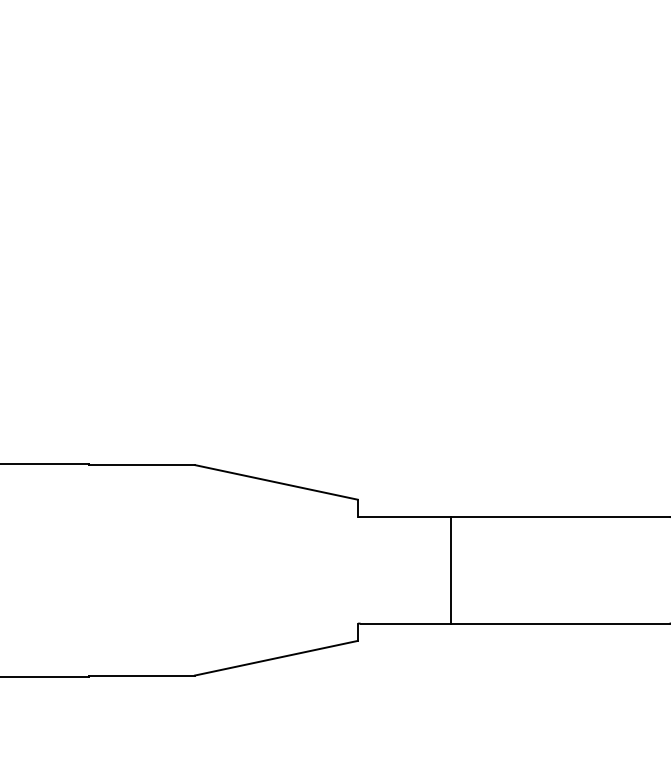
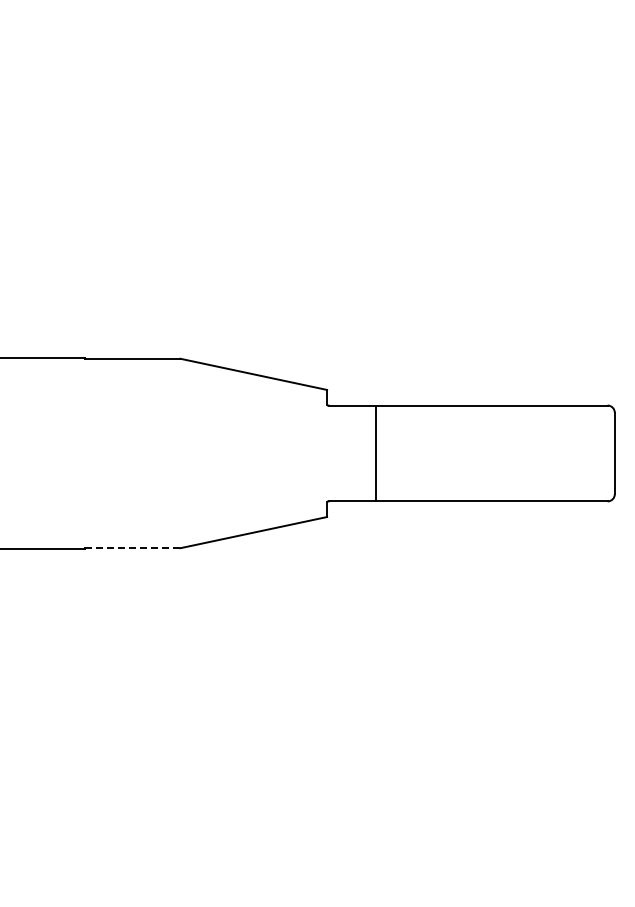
line: (451, 570) -> (376, 453), moved
line: (141, 675) -> (132, 548), solid -> dashed

